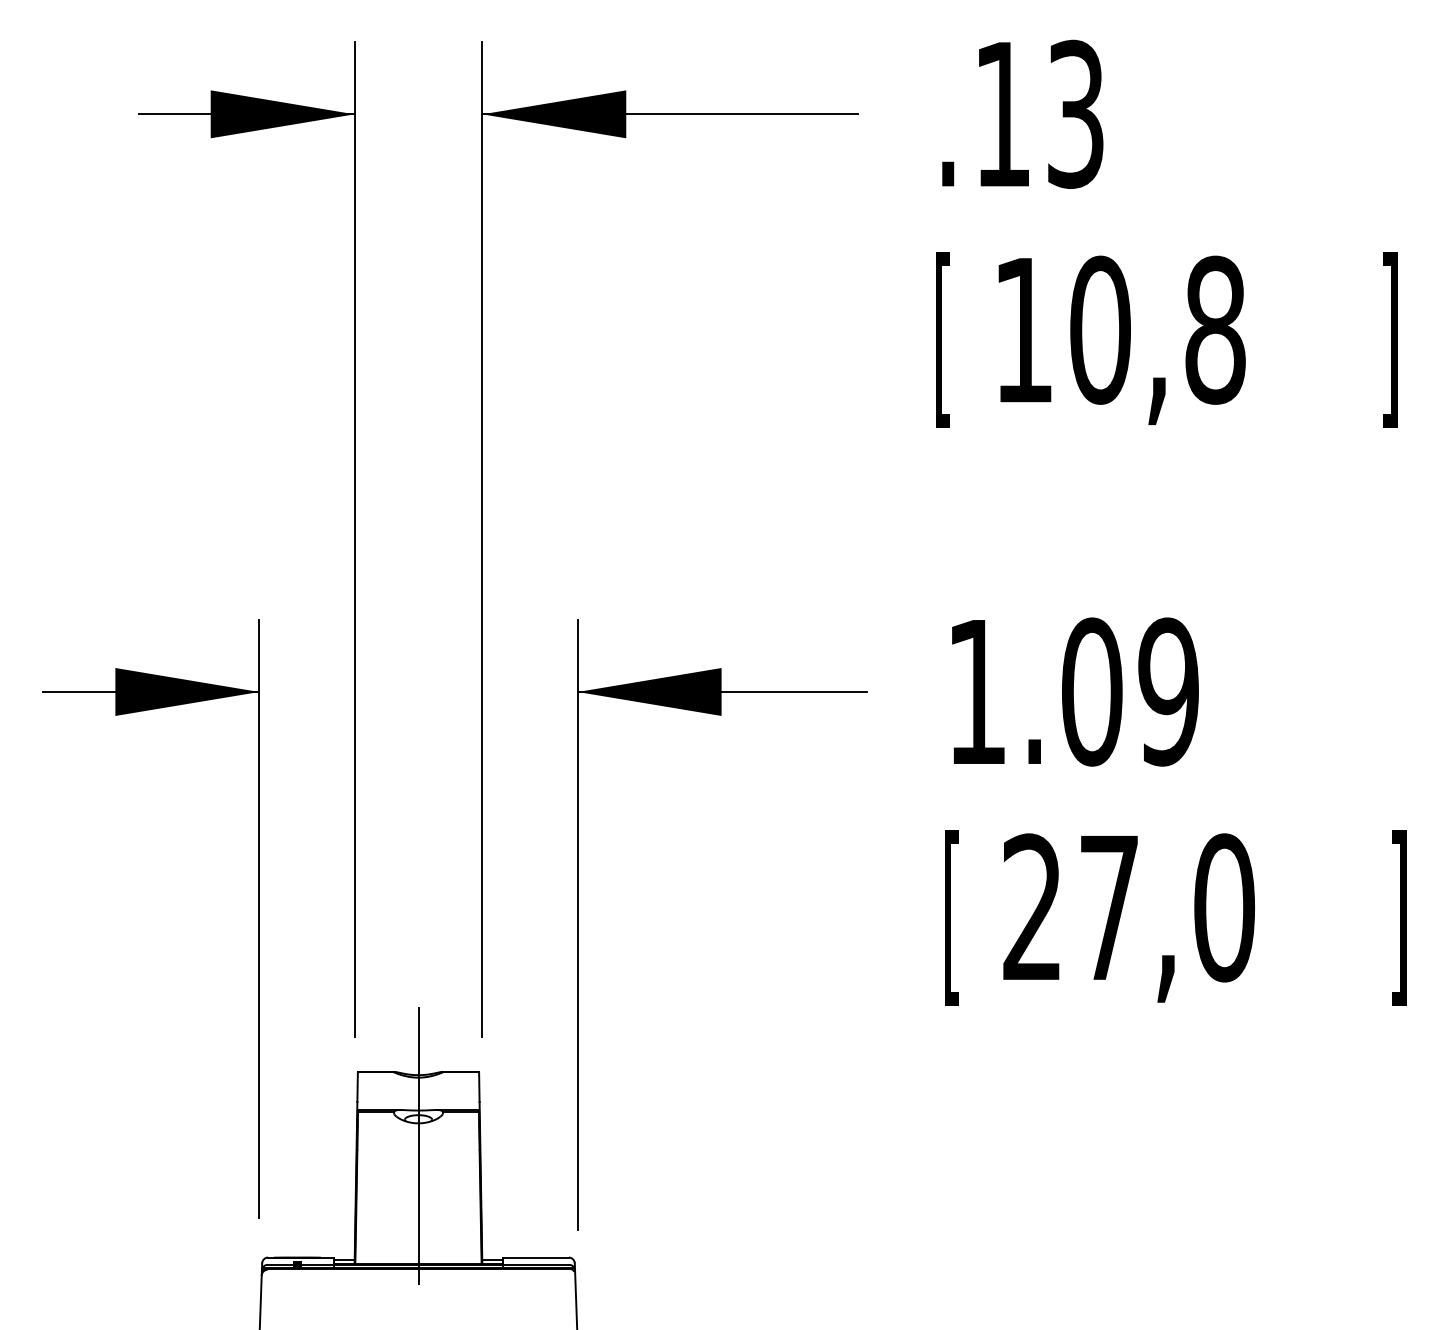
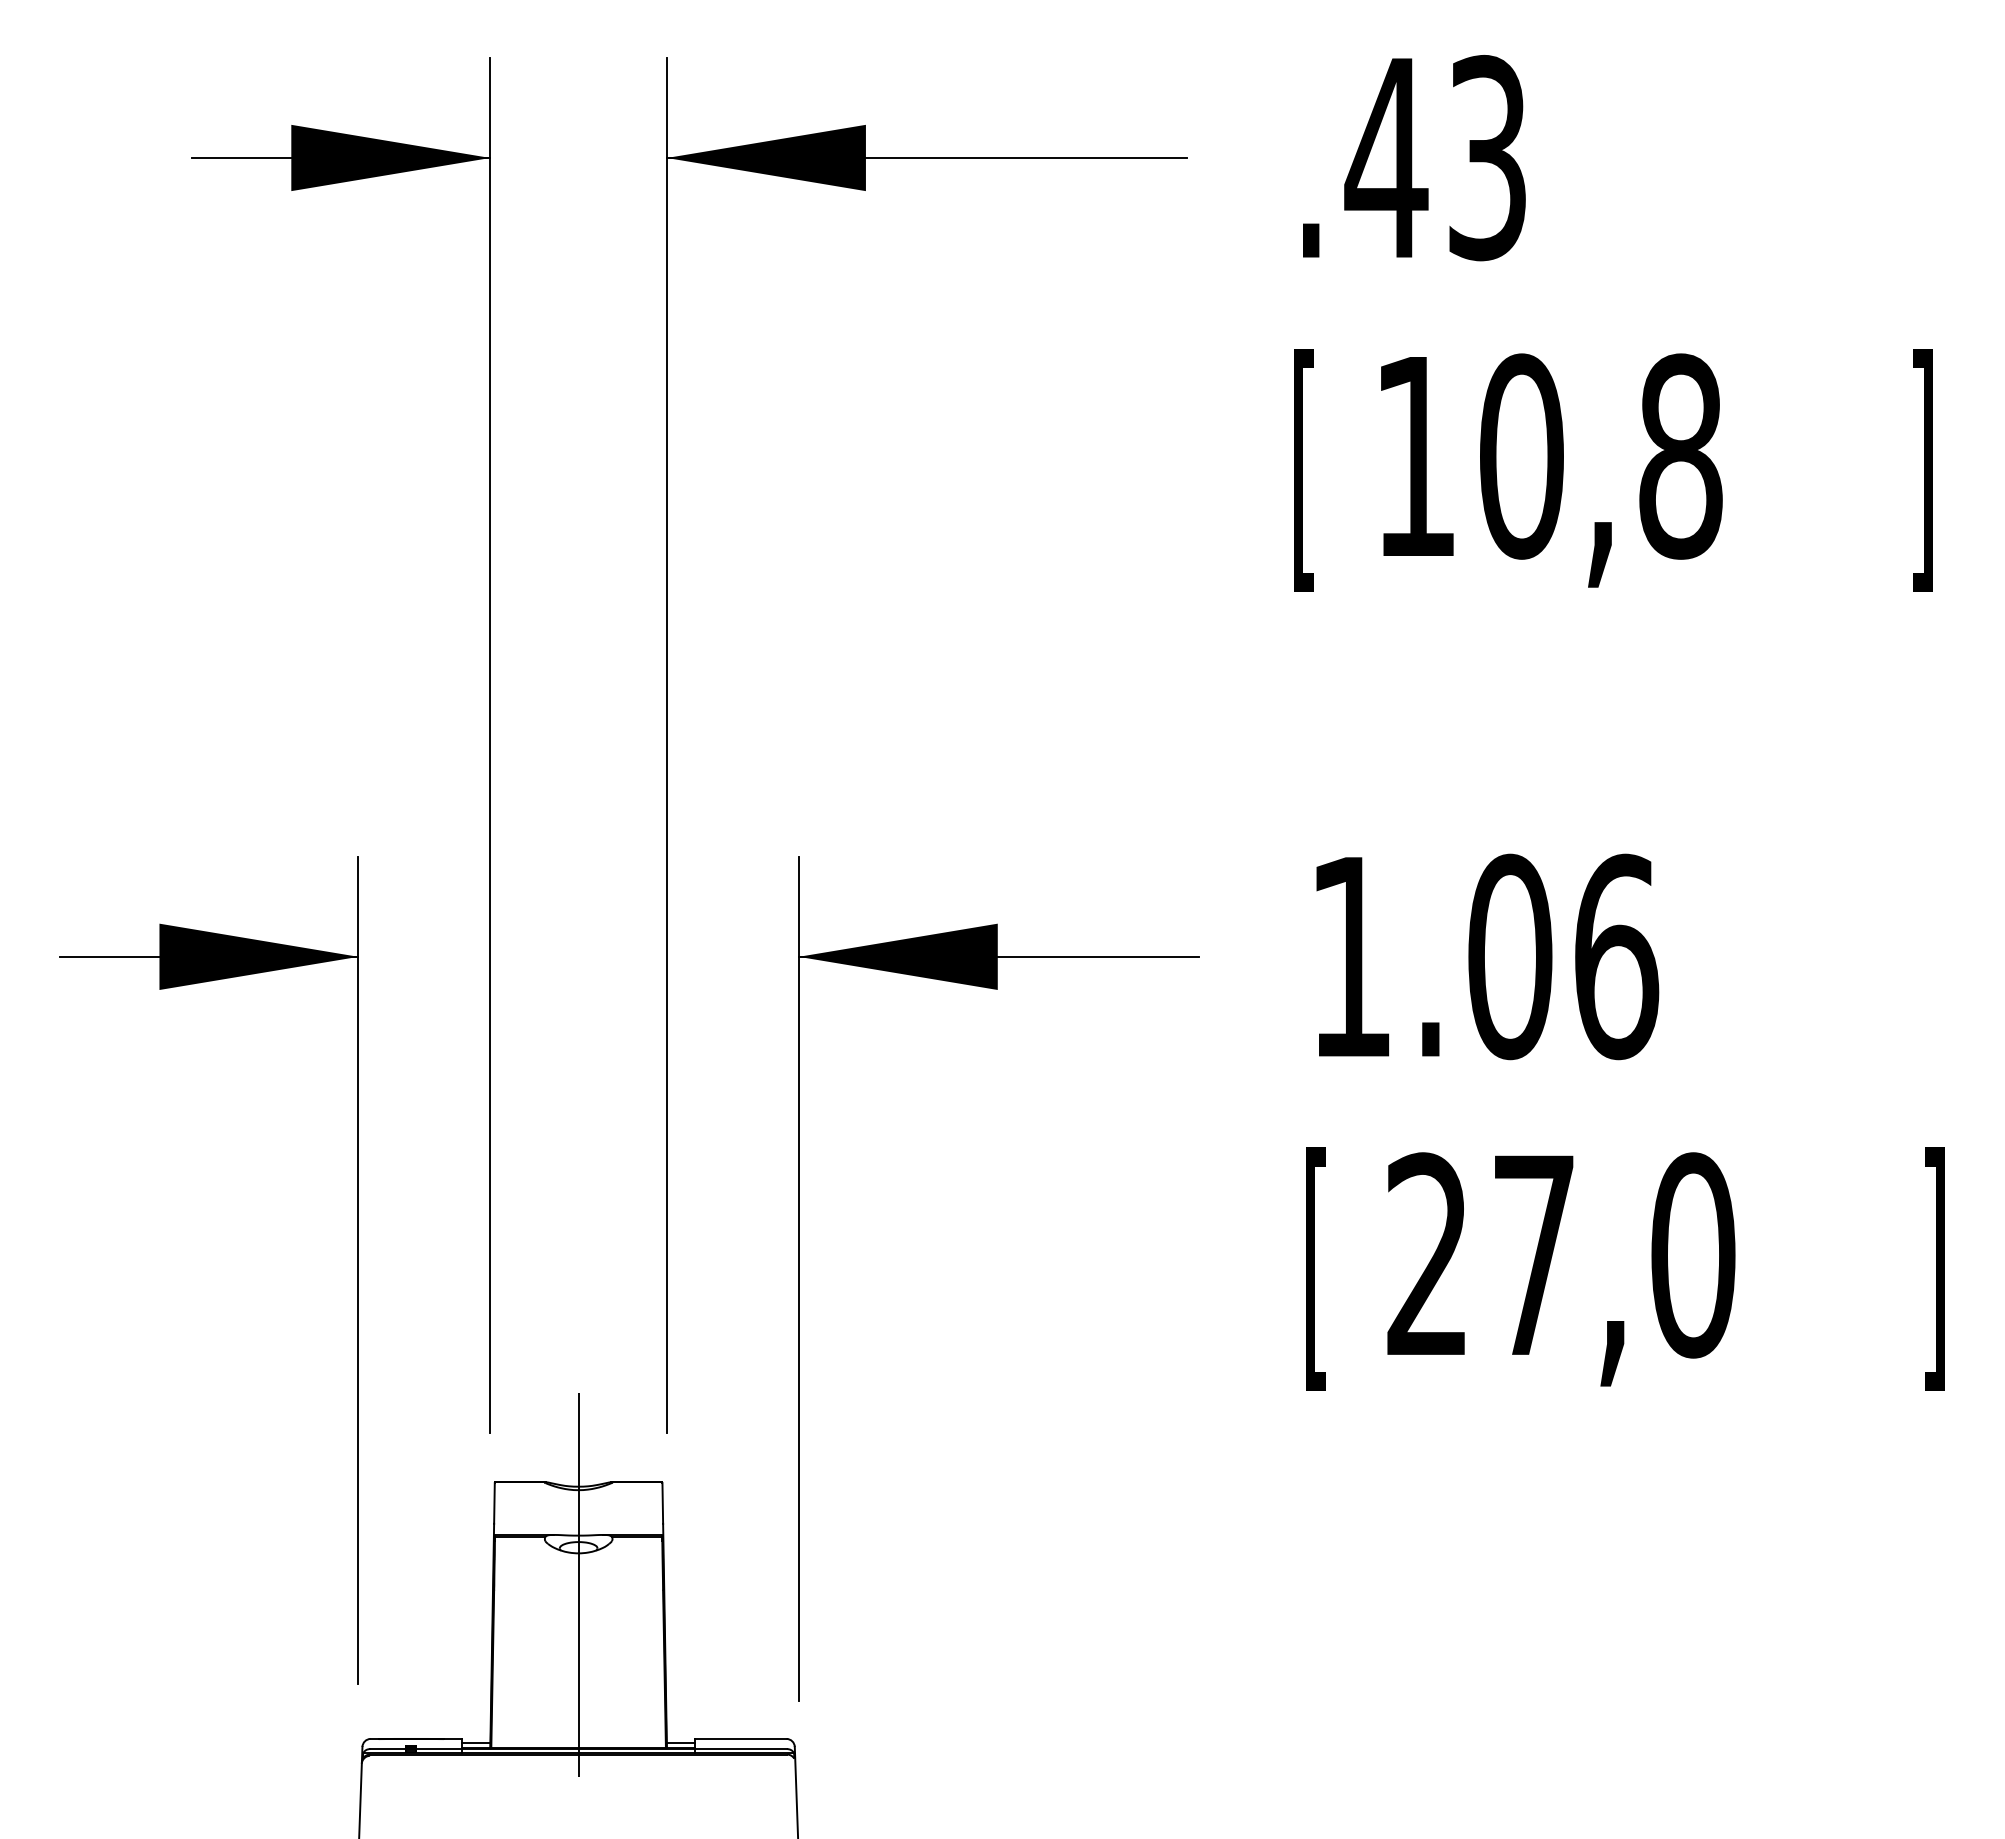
text: (1002, 114) -> (1386, 158), .13 -> .43
text: (1168, 691) -> (1615, 956), 1.09 -> 1.06

